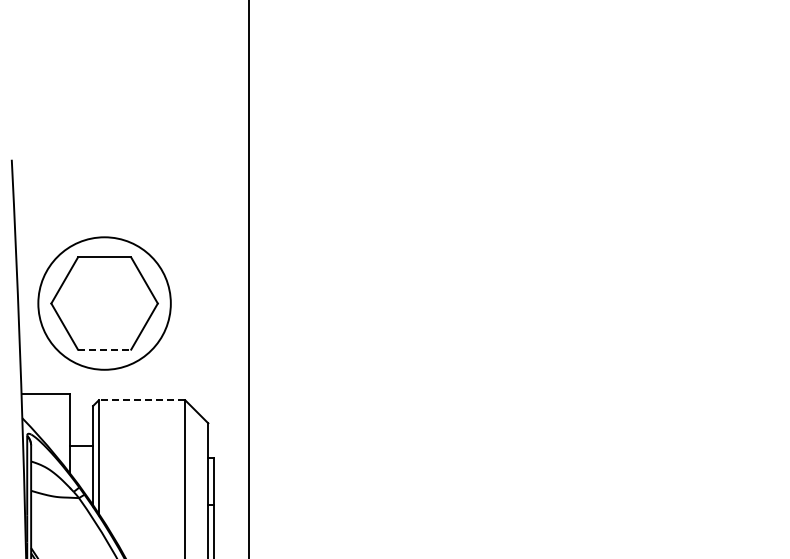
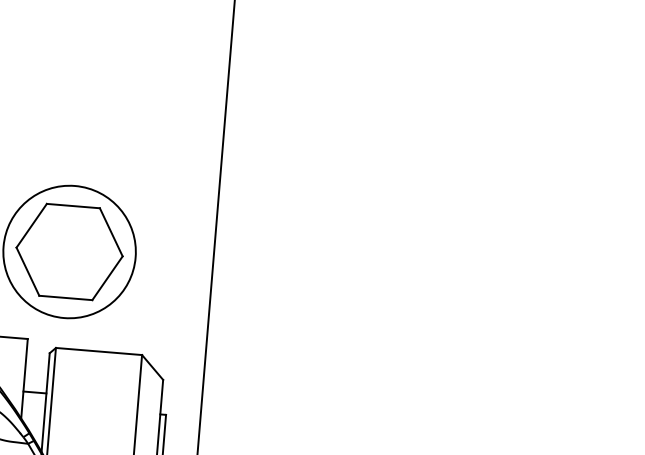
line: (104, 349) -> (65, 297), dashed -> solid
line: (141, 400) -> (98, 351), dashed -> solid

